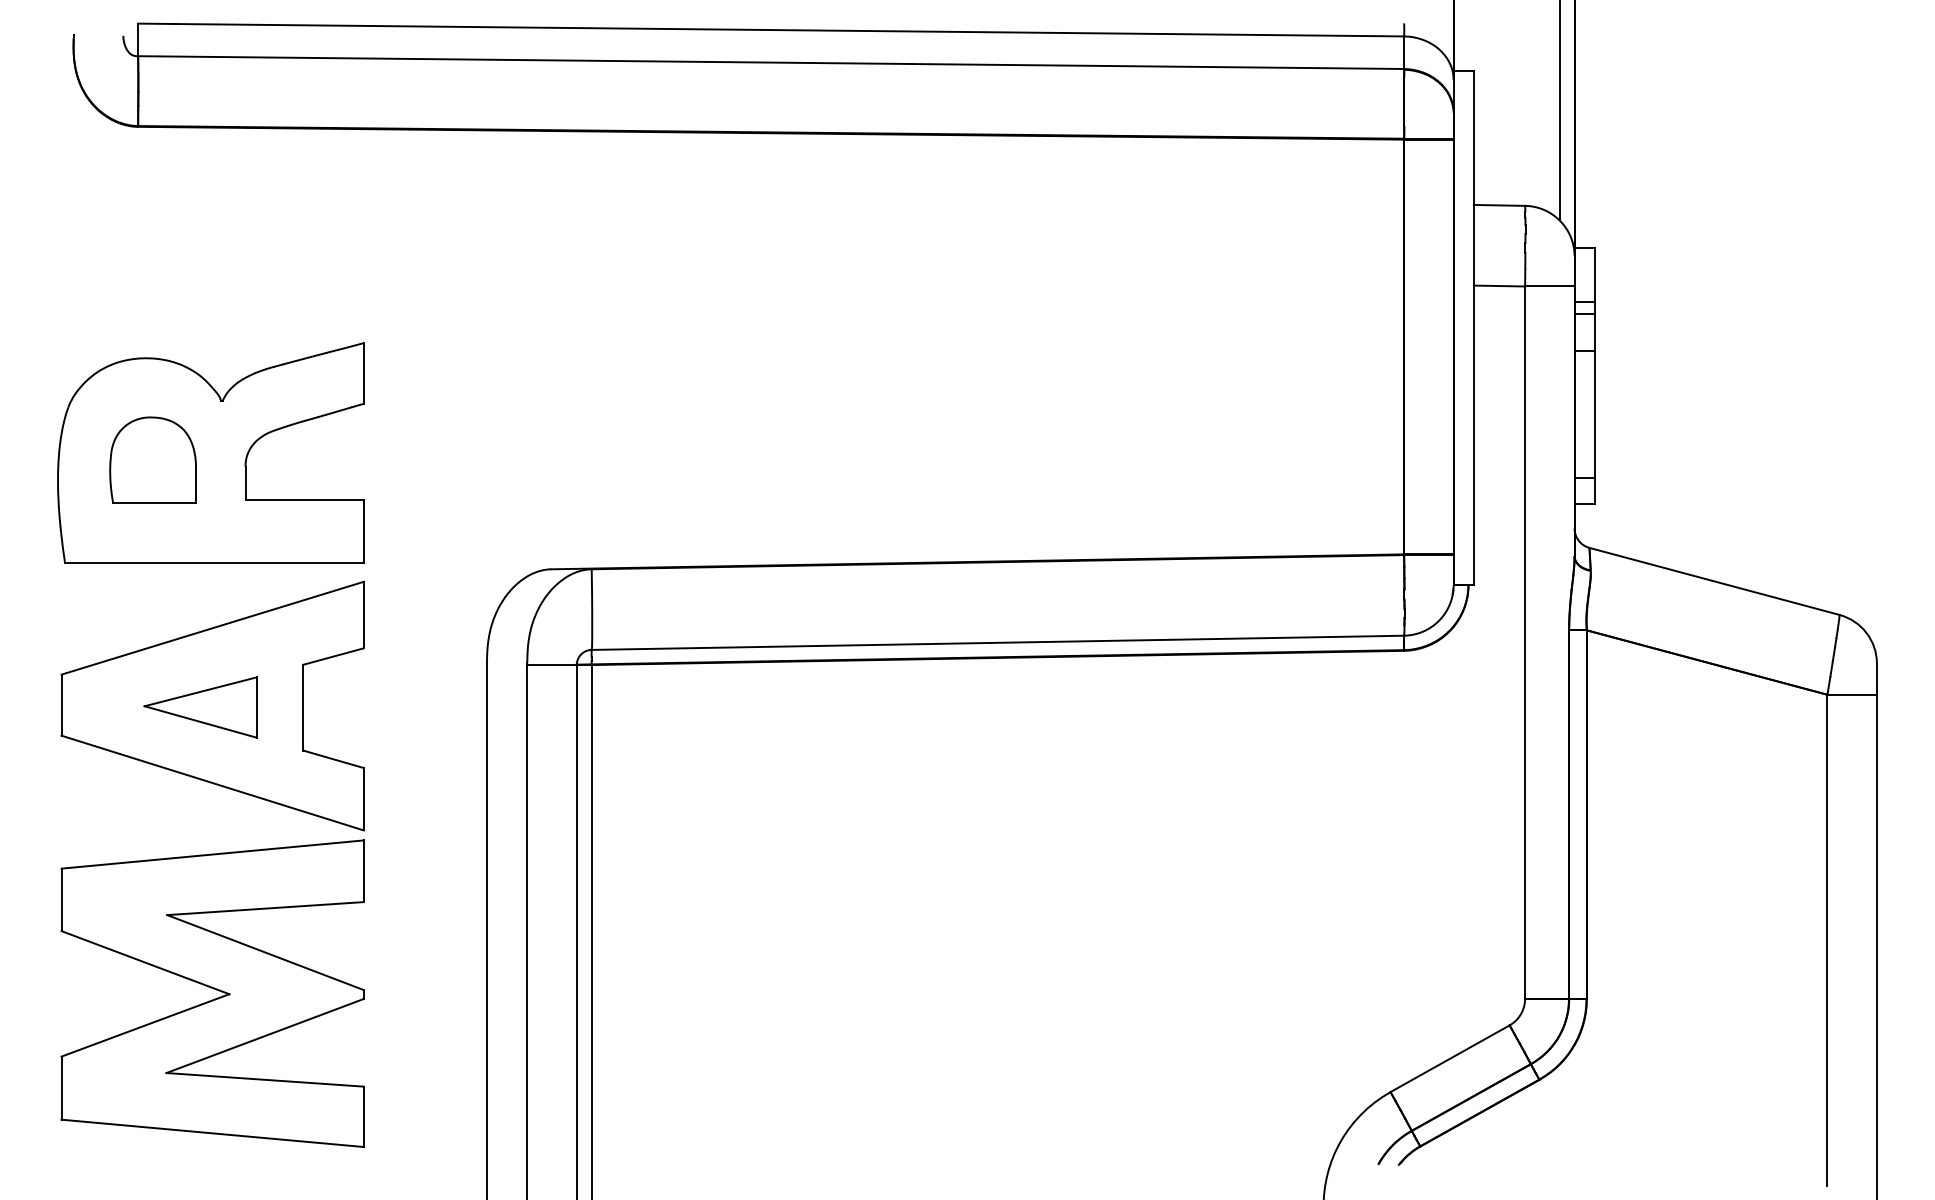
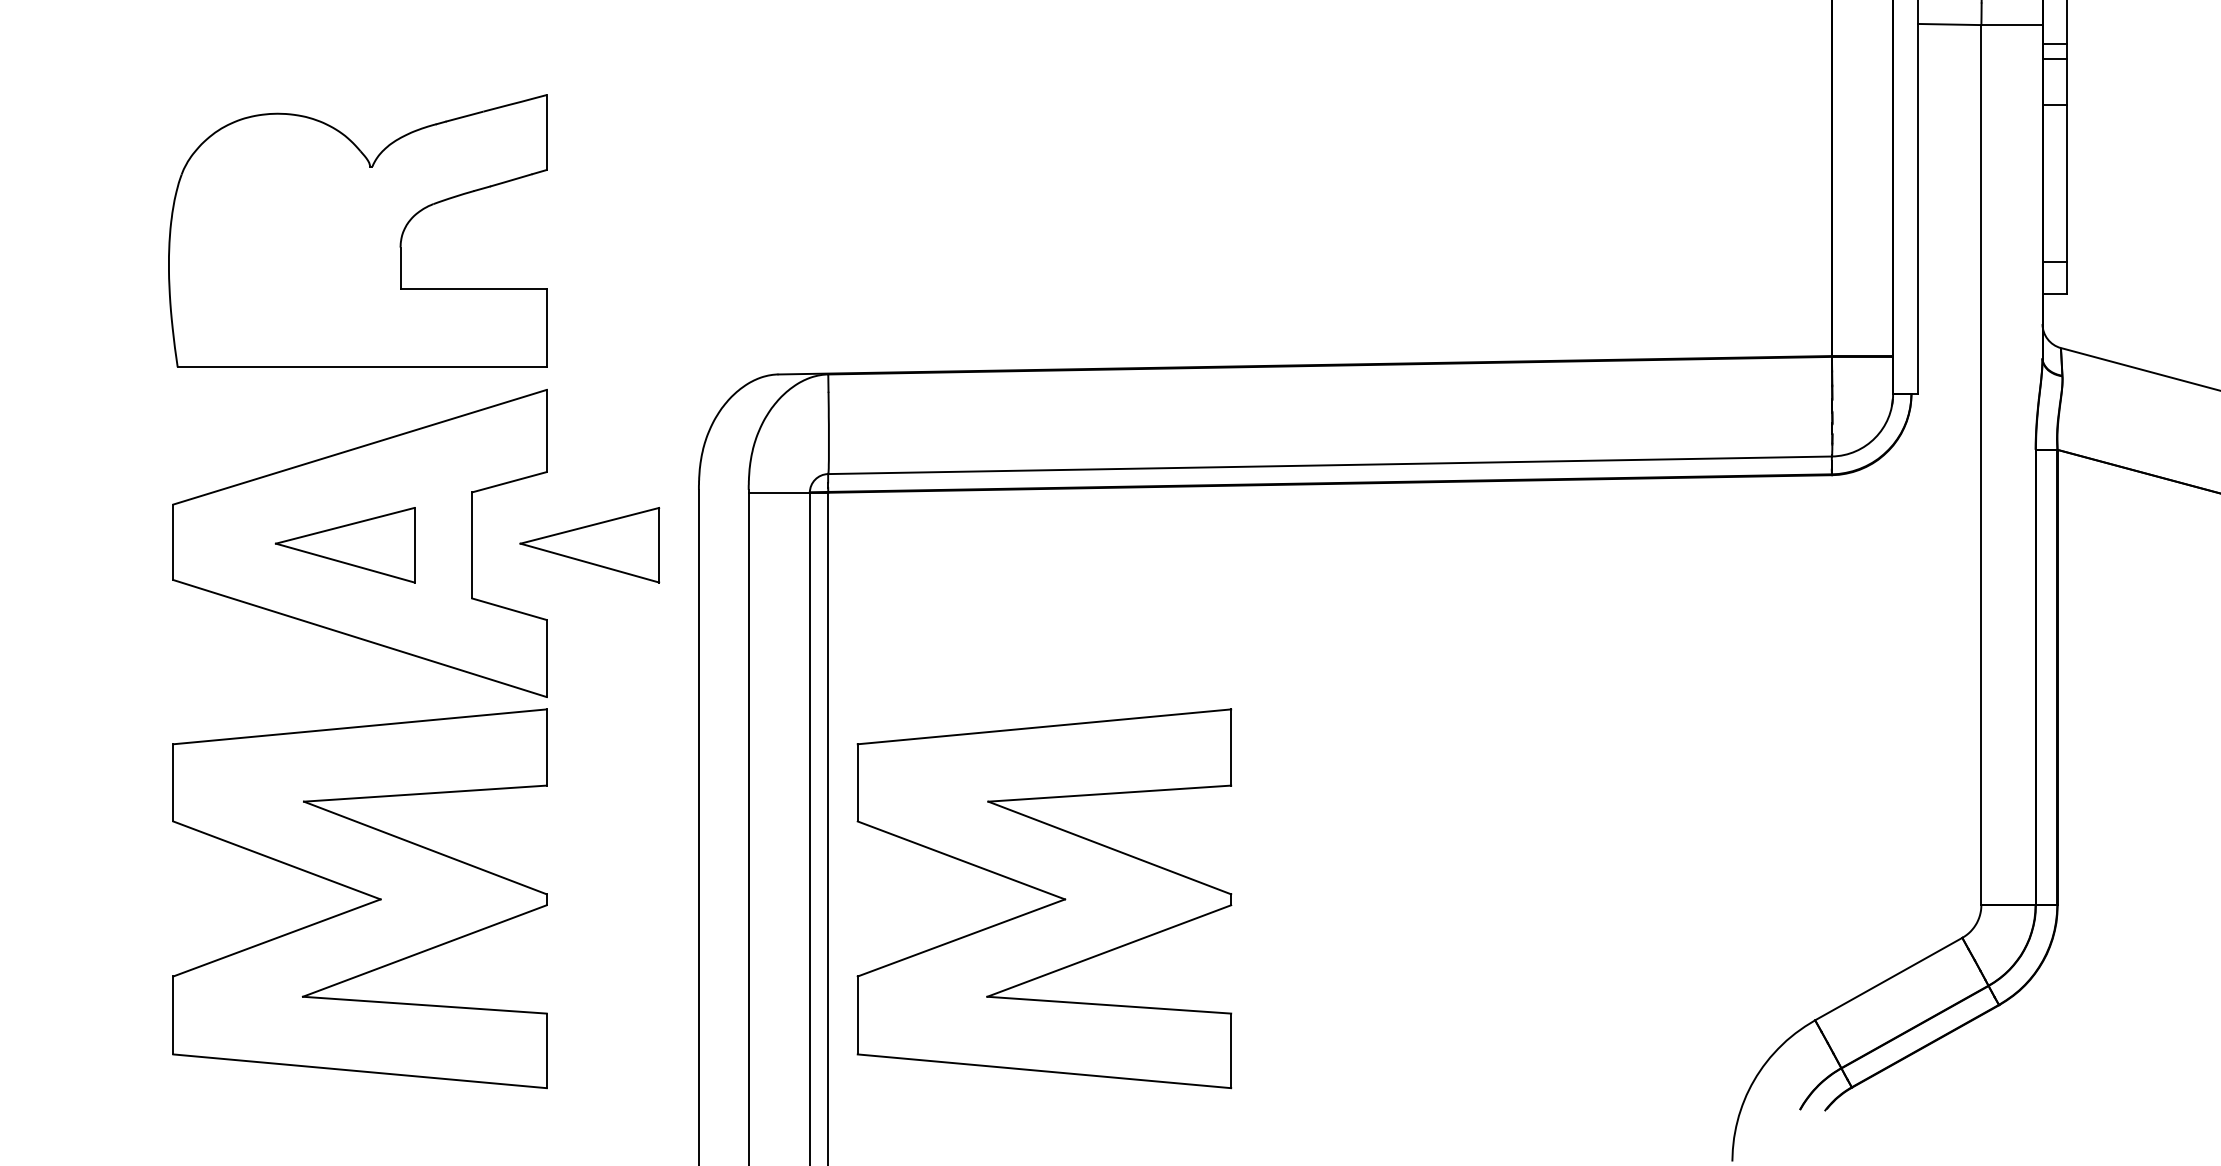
part: (152, 459) -> (285, 238), removed
part: (398, 707) -> (589, 545), added
part: (766, 993) -> (1044, 898), added

